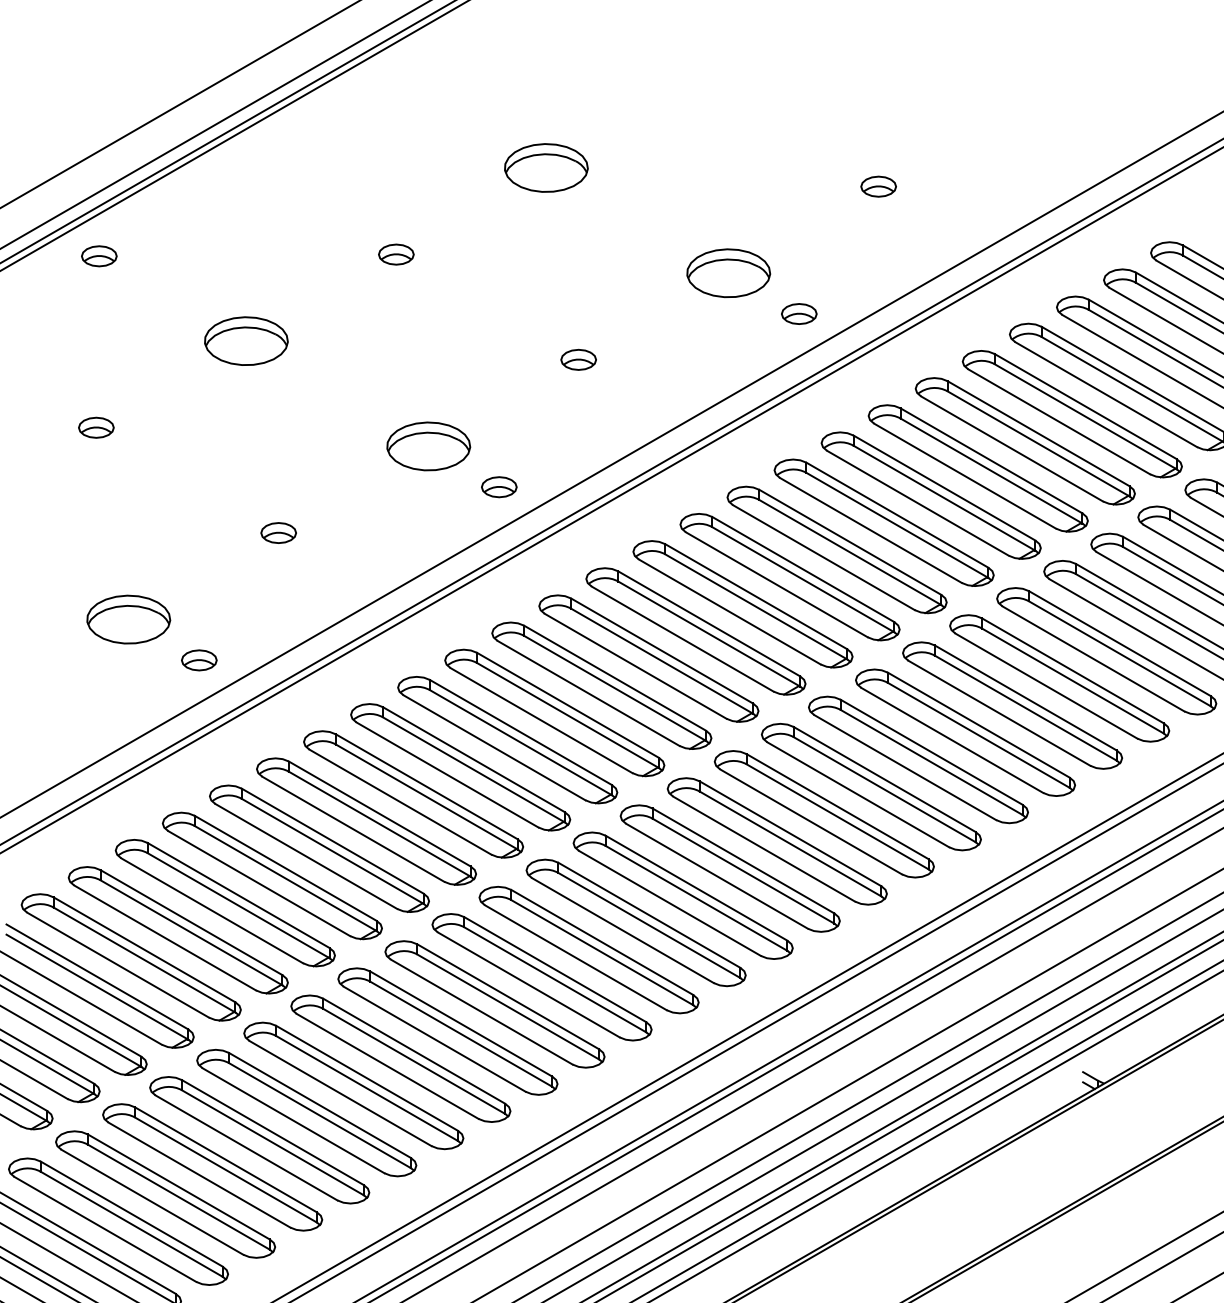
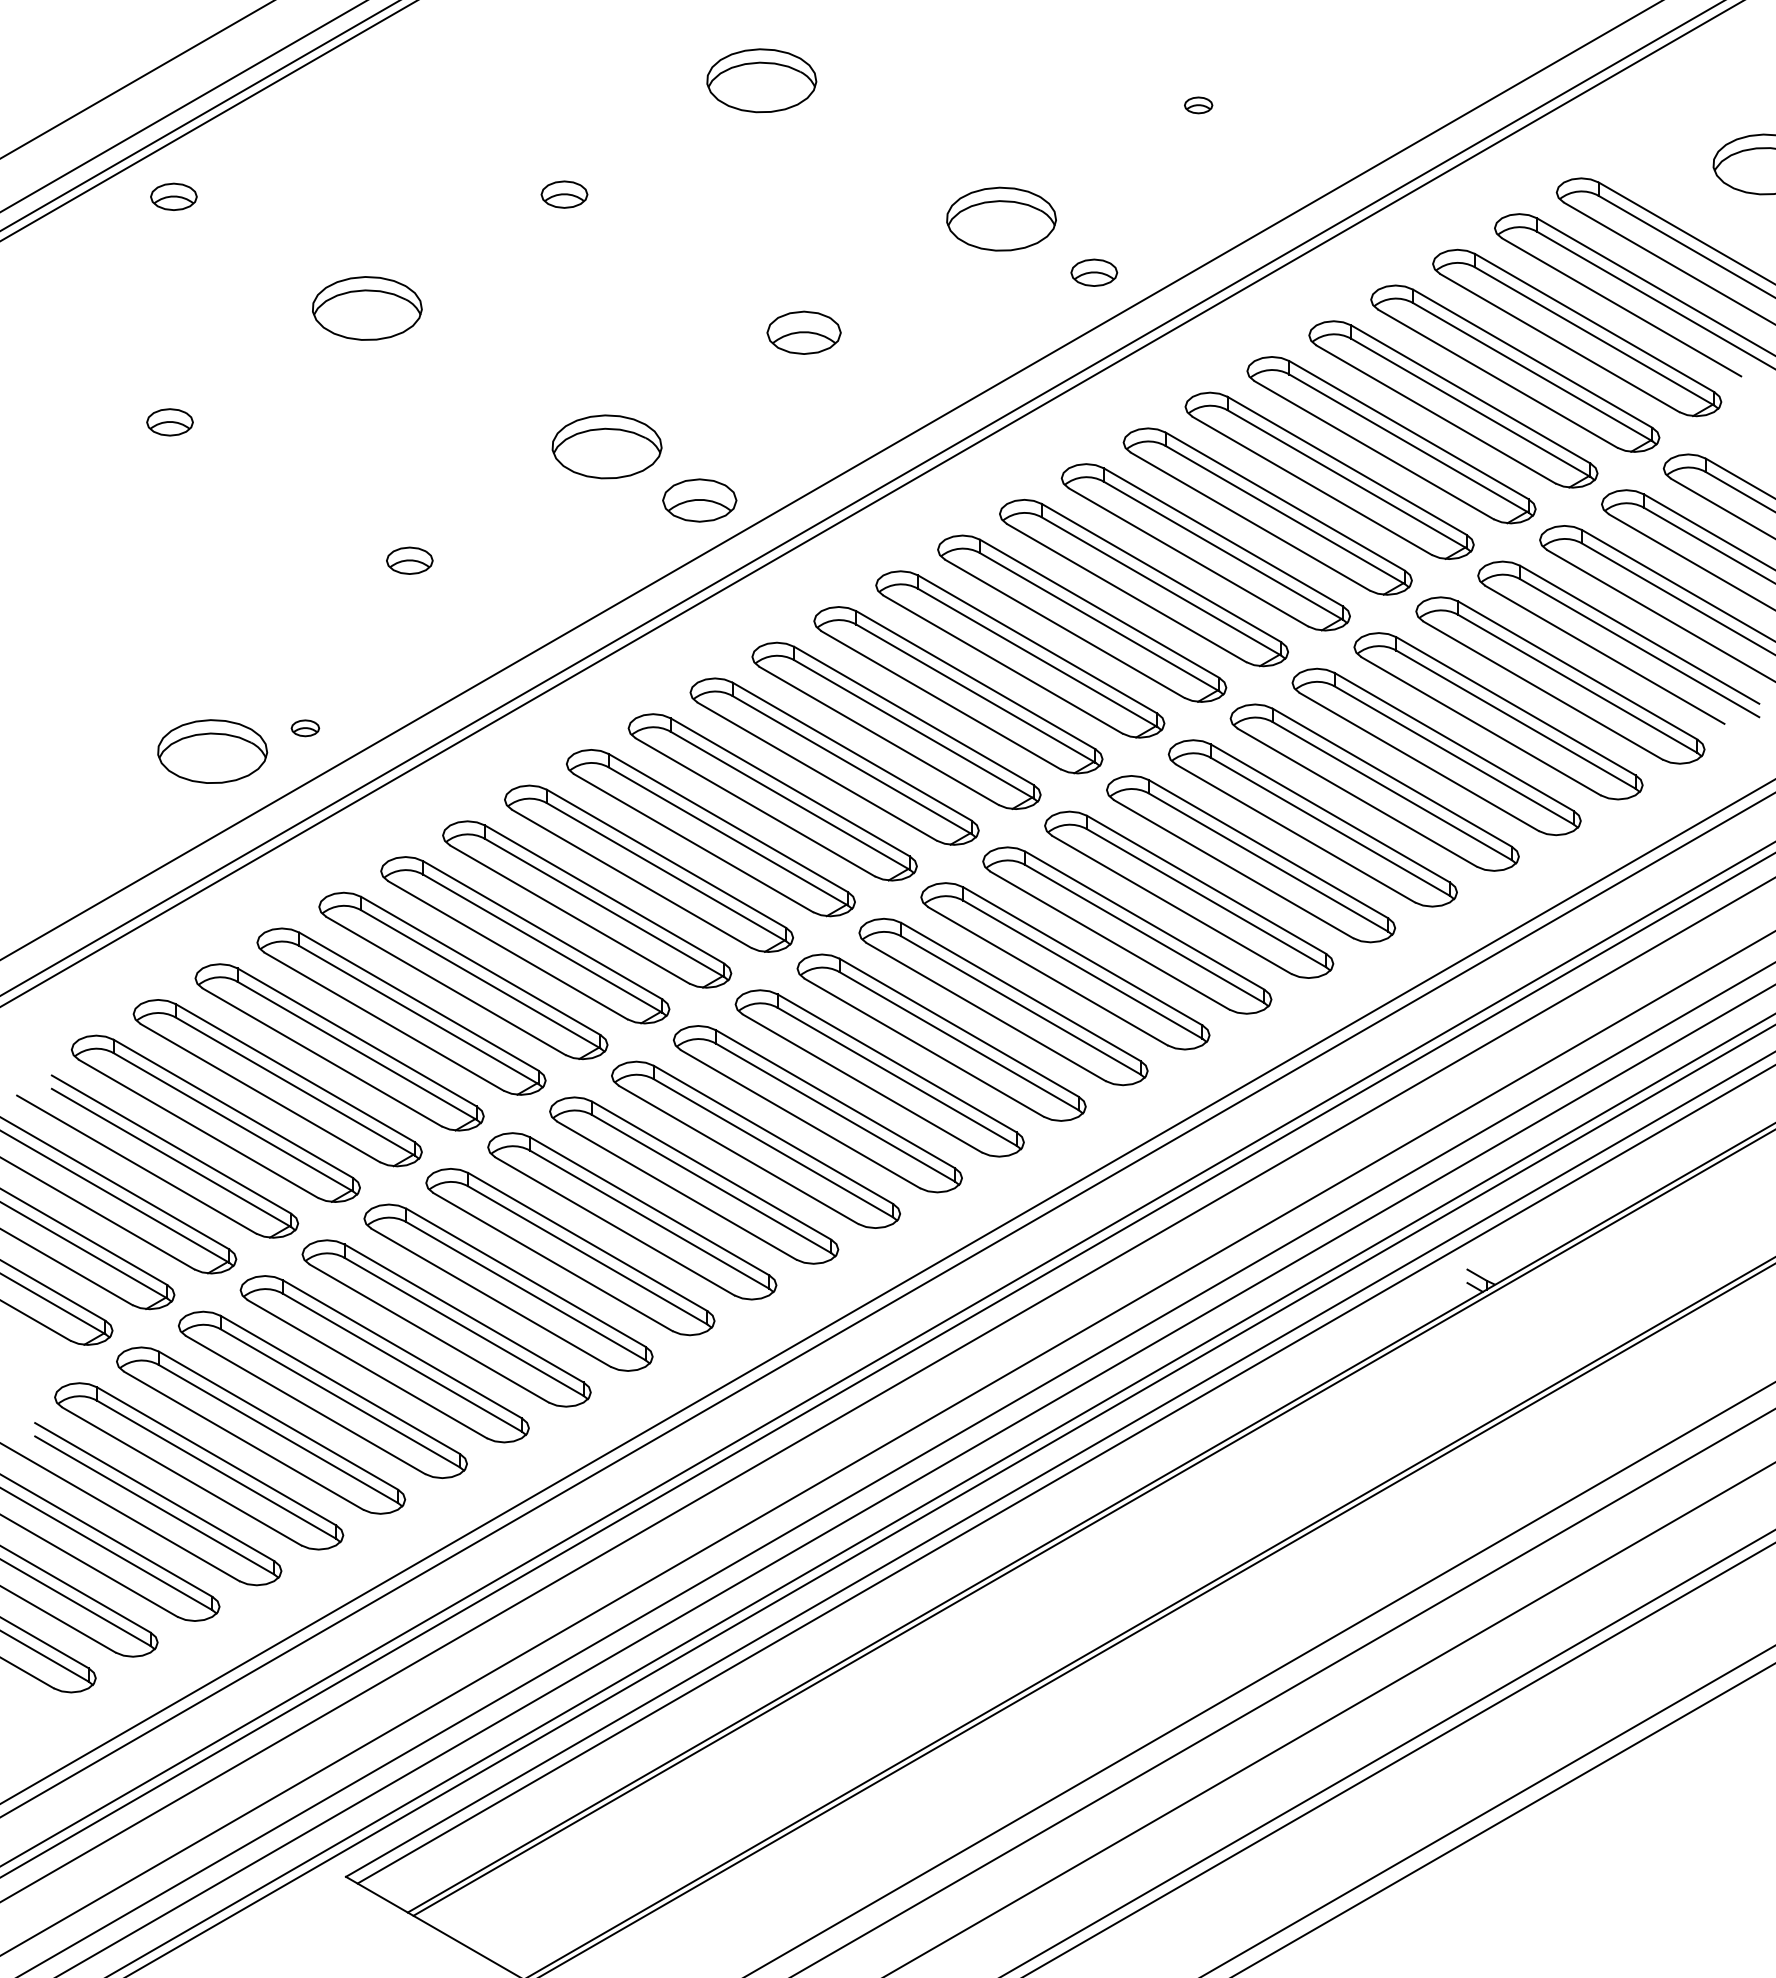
part: (878, 186) -> (1198, 105), size x0.6
part: (578, 360) -> (804, 333), size x1.6
part: (499, 487) -> (699, 500), size x1.6
part: (128, 619) -> (212, 751), moved
part: (199, 660) -> (305, 728), size x0.6

